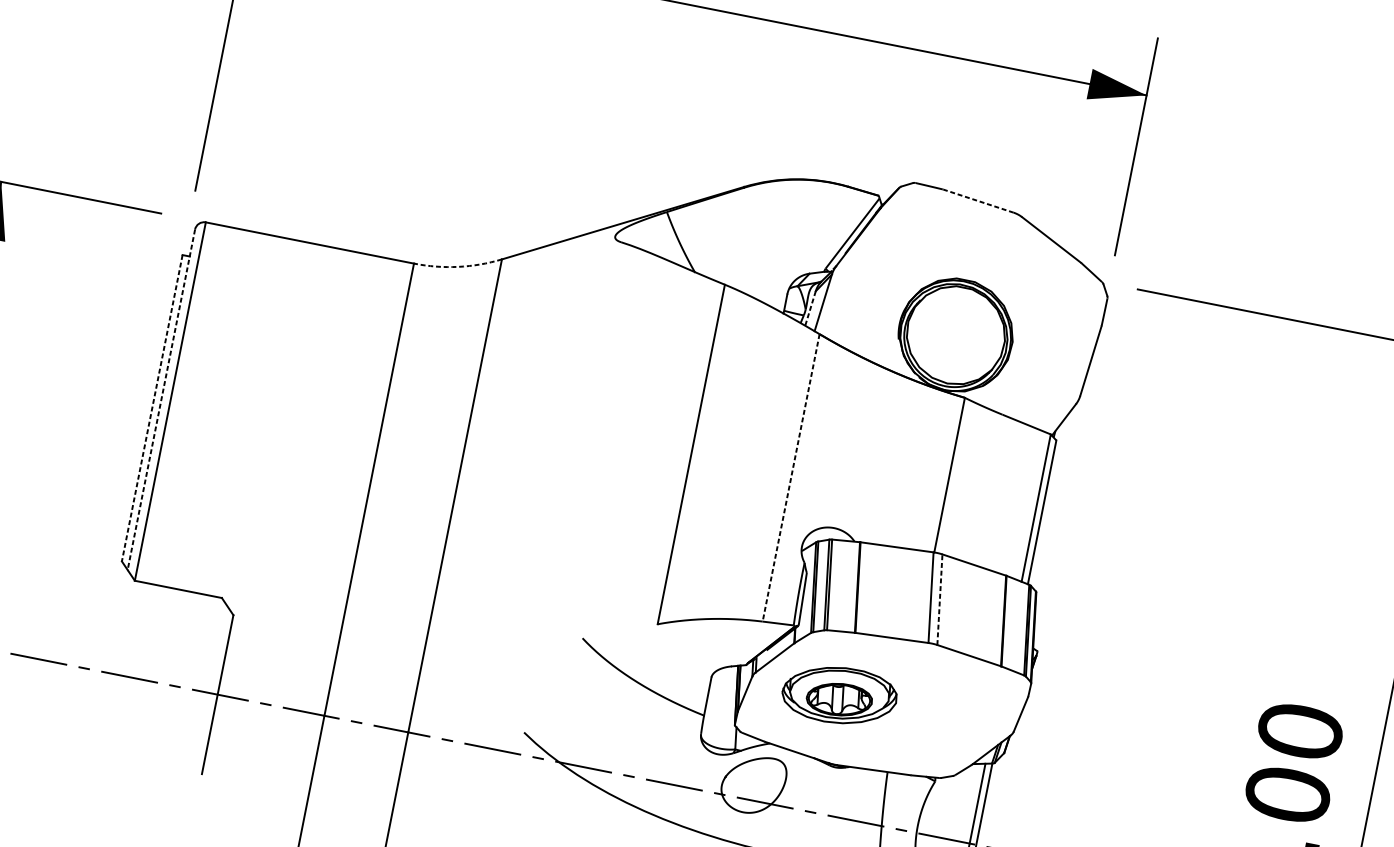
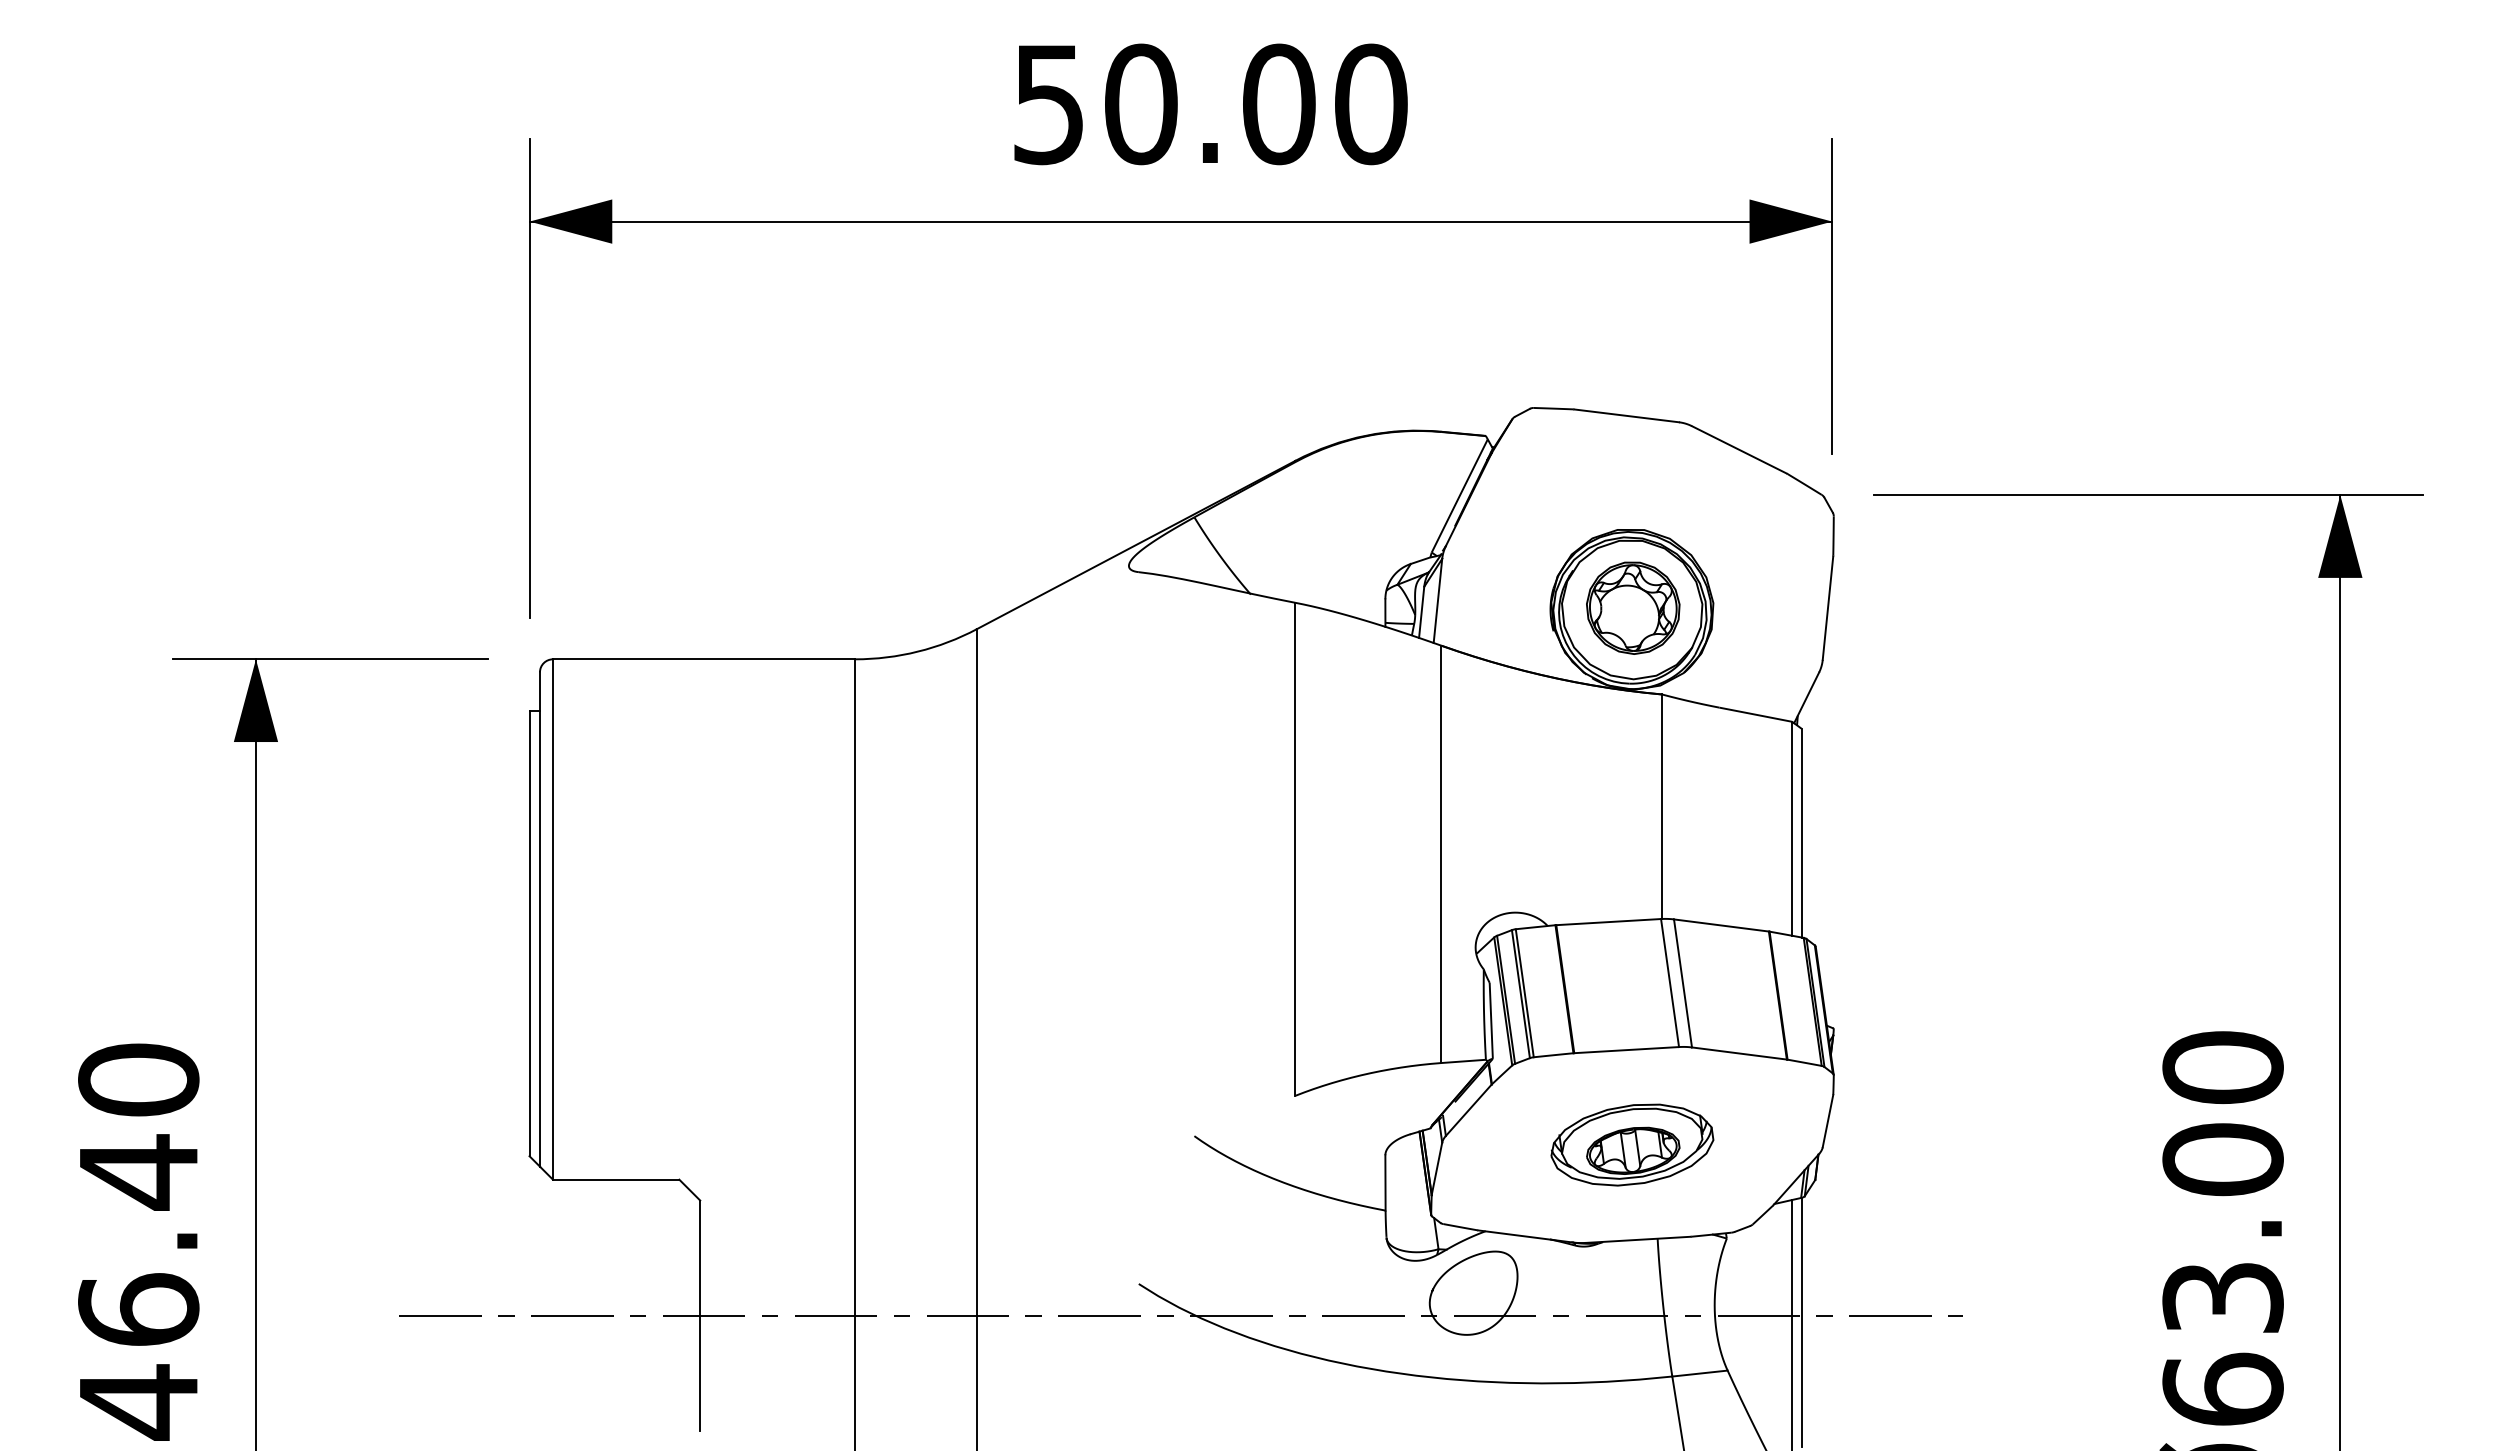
line: (978, 200) -> (1626, 415), dashed -> solid
arc: (457, 266) -> (917, 651), dashed -> solid
line: (810, 308) -> (1421, 612), dashed -> solid
part: (957, 334) -> (1633, 607), added
line: (160, 400) -> (539, 920), dashed -> solid
line: (152, 408) -> (529, 934), dashed -> solid
line: (791, 477) -> (1441, 854), dashed -> solid
line: (940, 599) -> (1683, 983), dashed -> solid
part: (839, 695) -> (1632, 1144), moved

